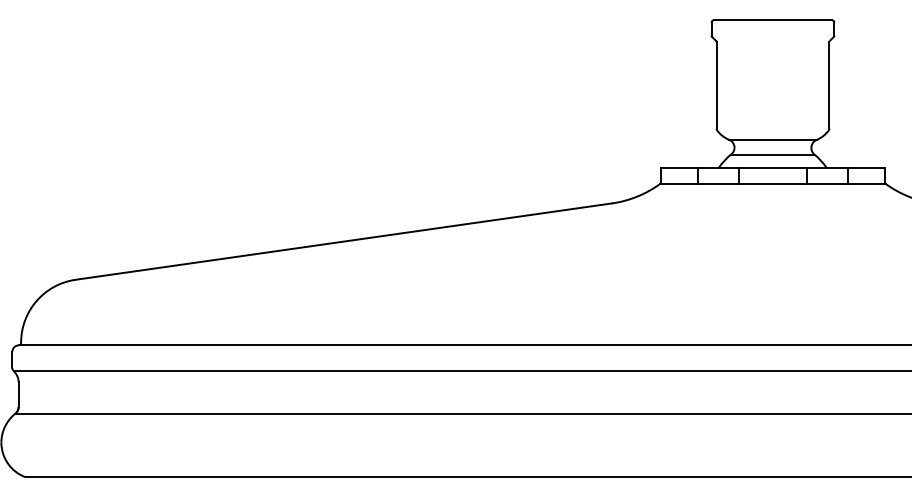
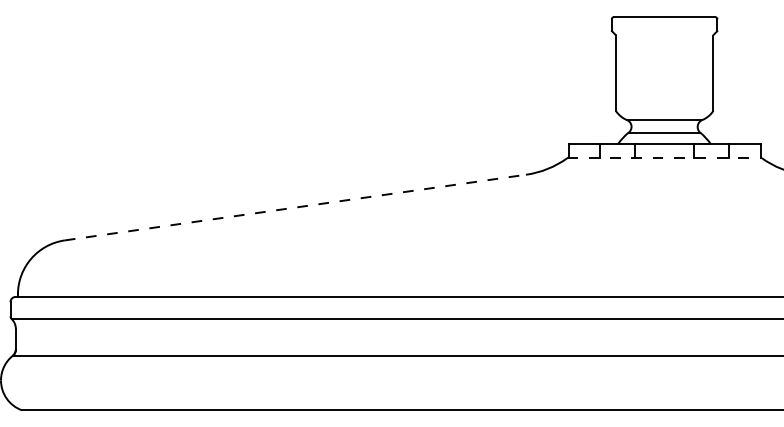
line: (773, 184) -> (665, 158), solid -> dashed
line: (343, 241) -> (295, 207), solid -> dashed

